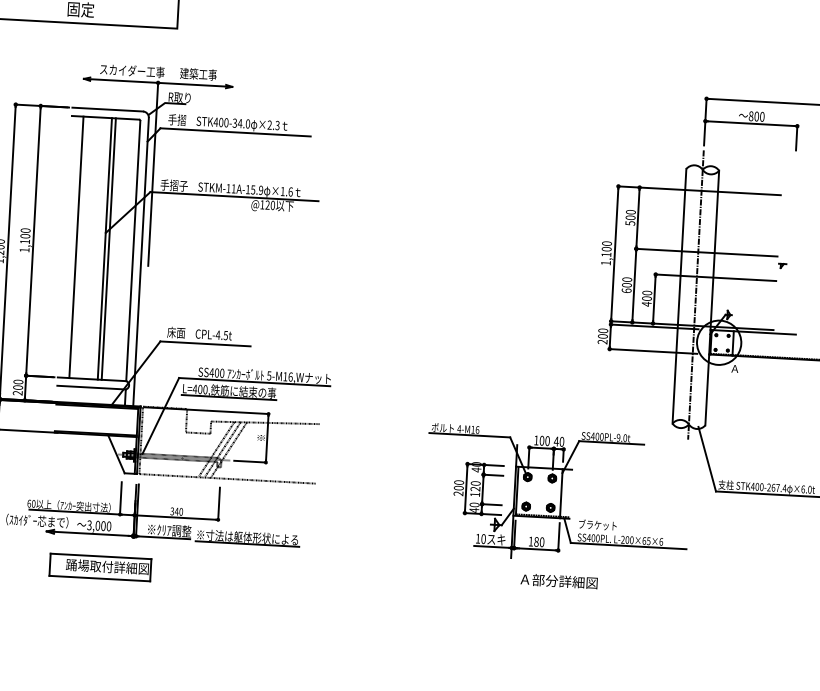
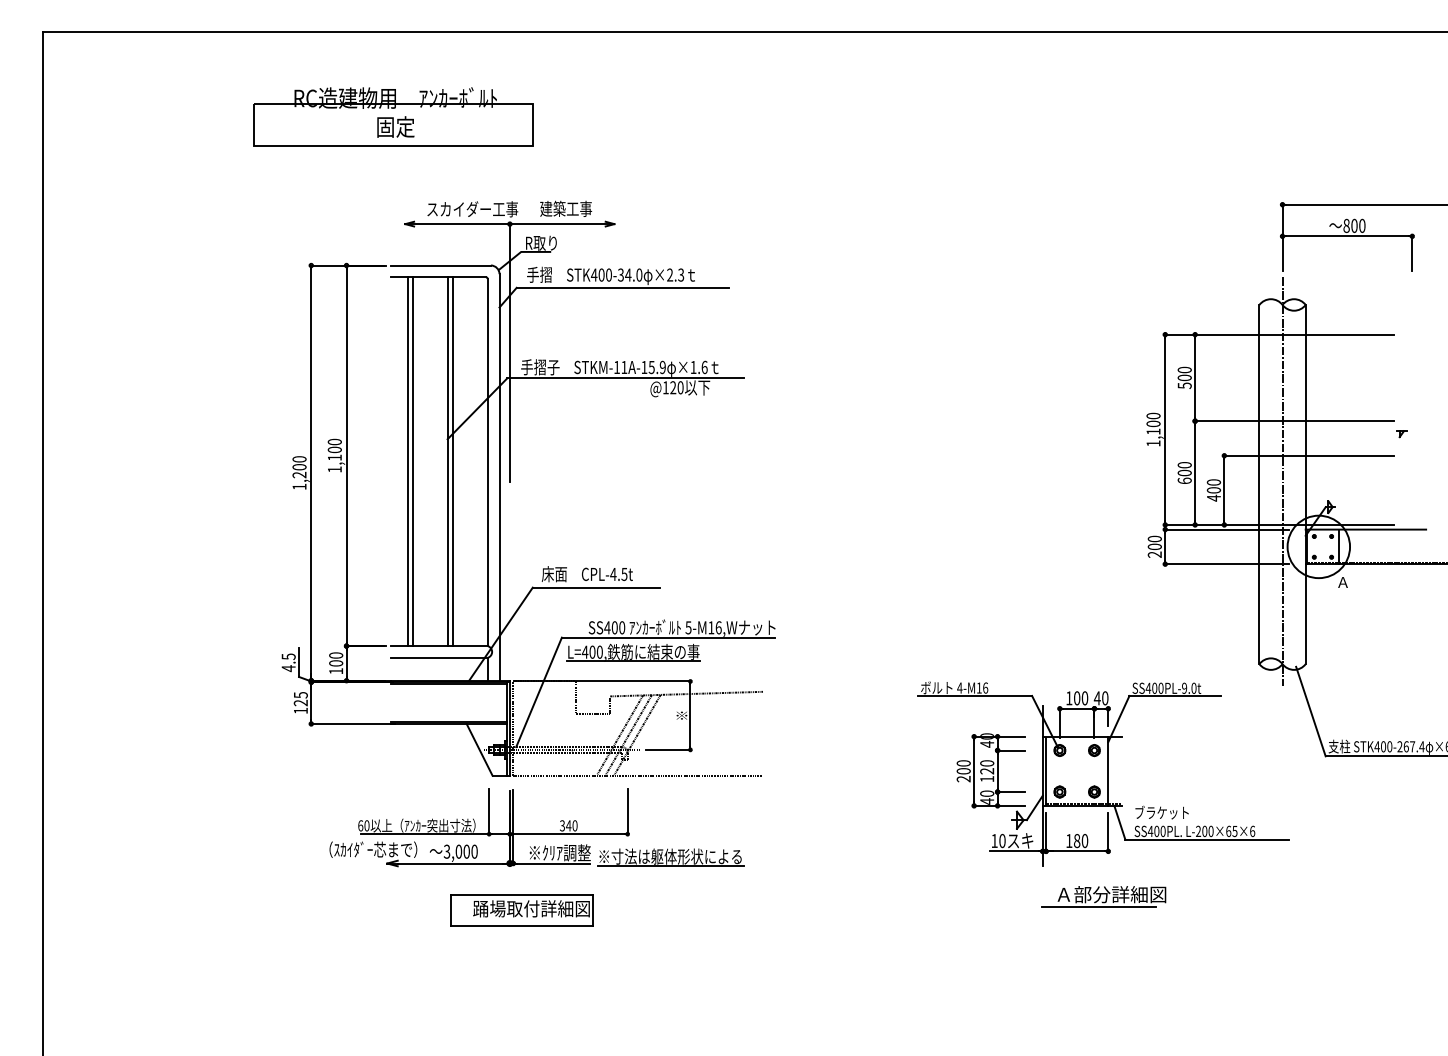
line: (80, 247) -> (413, 461), added
text: (17, 393) -> (335, 671), 200 -> 100
part: (100, 567) -> (521, 910), moved
line: (549, 589) -> (1098, 907), added

